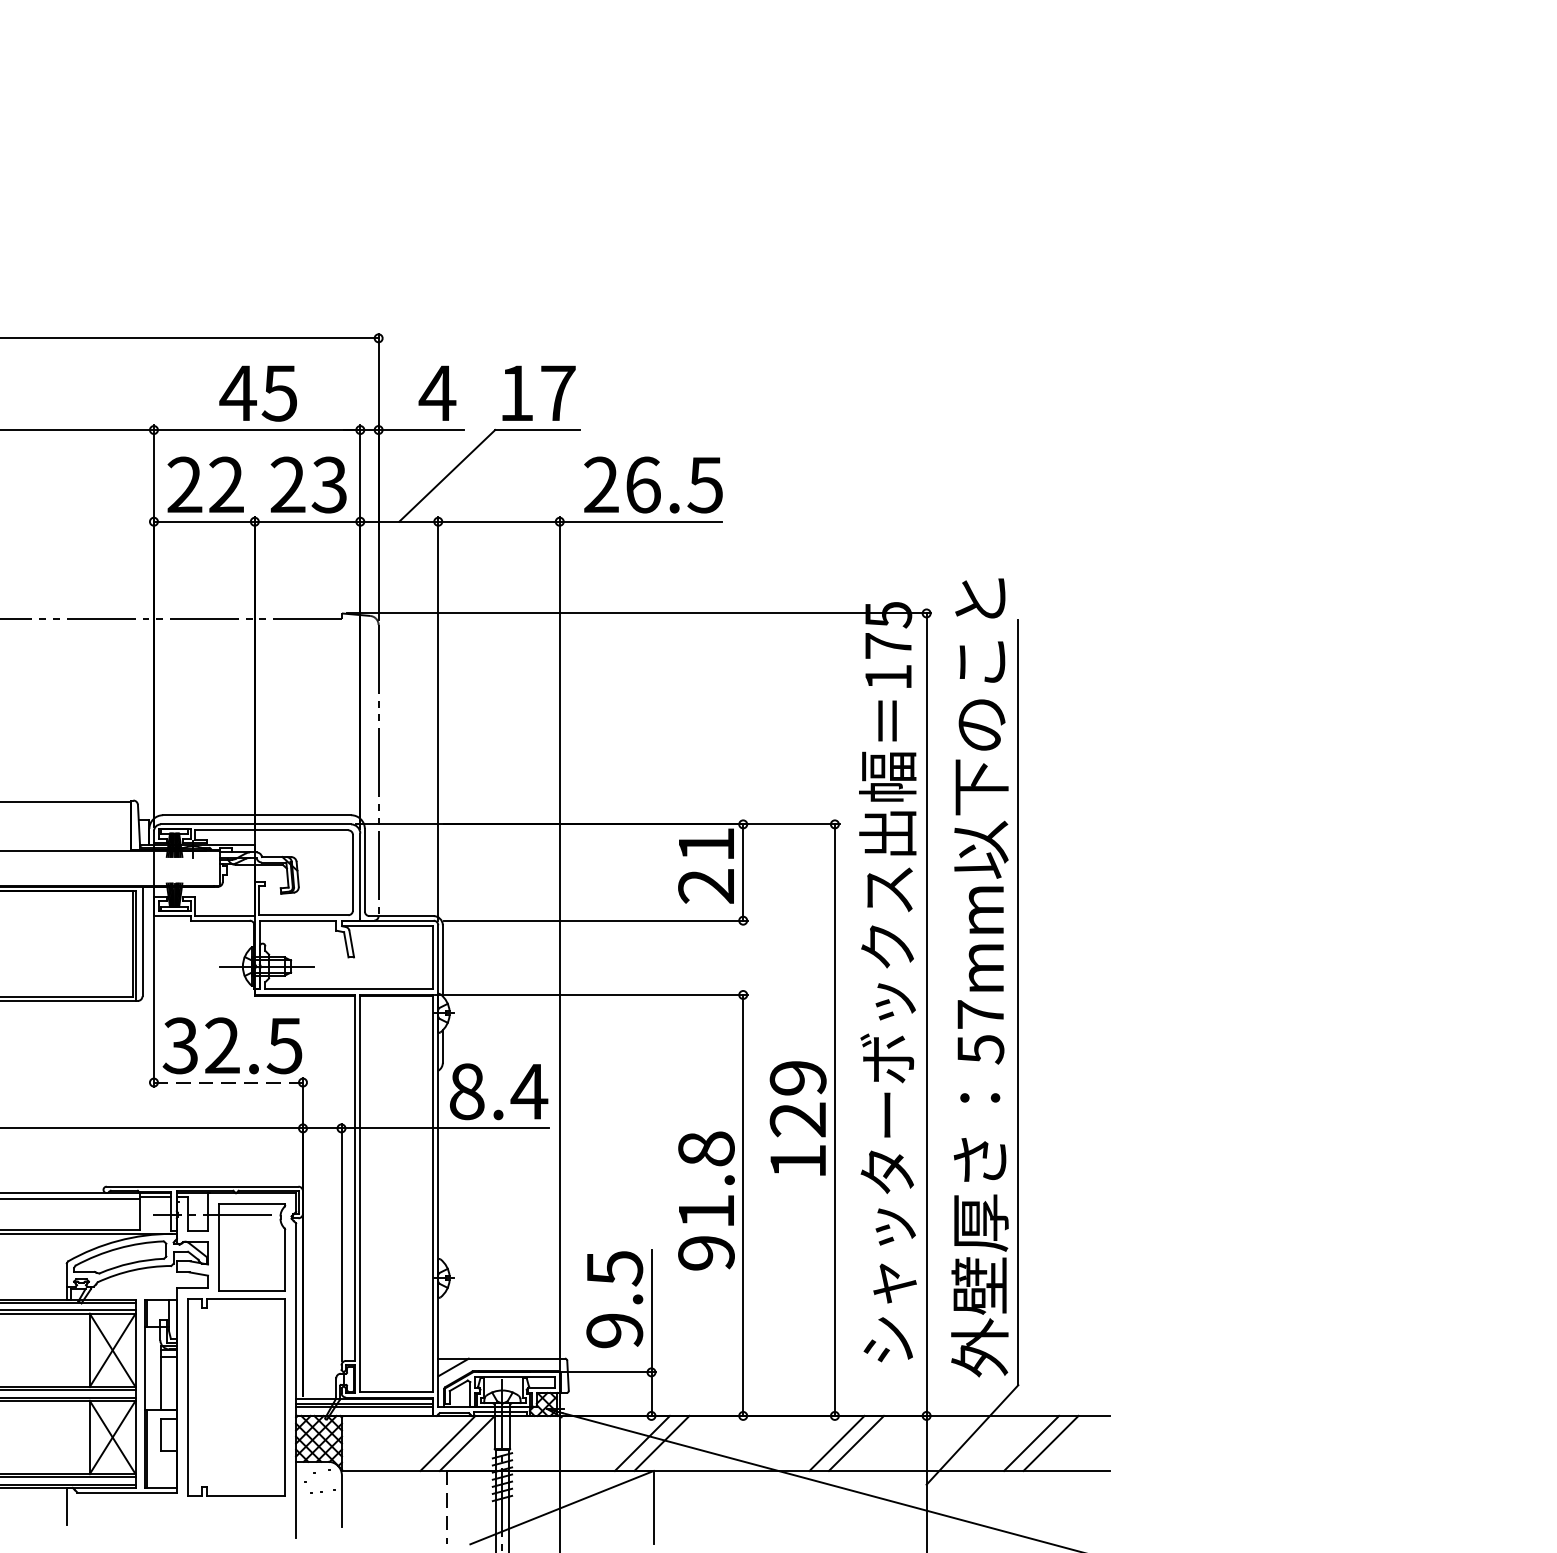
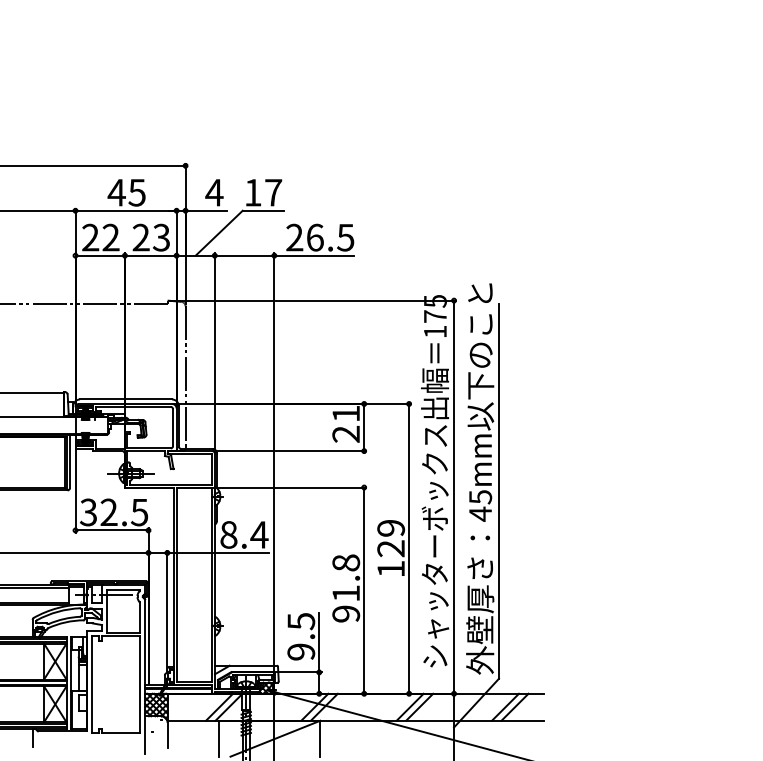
text: (980, 1031) -> (480, 505), 57mm -> 45mm
line: (229, 1082) -> (112, 530), dashed -> solid
line: (447, 1507) -> (219, 738), dashed -> solid

